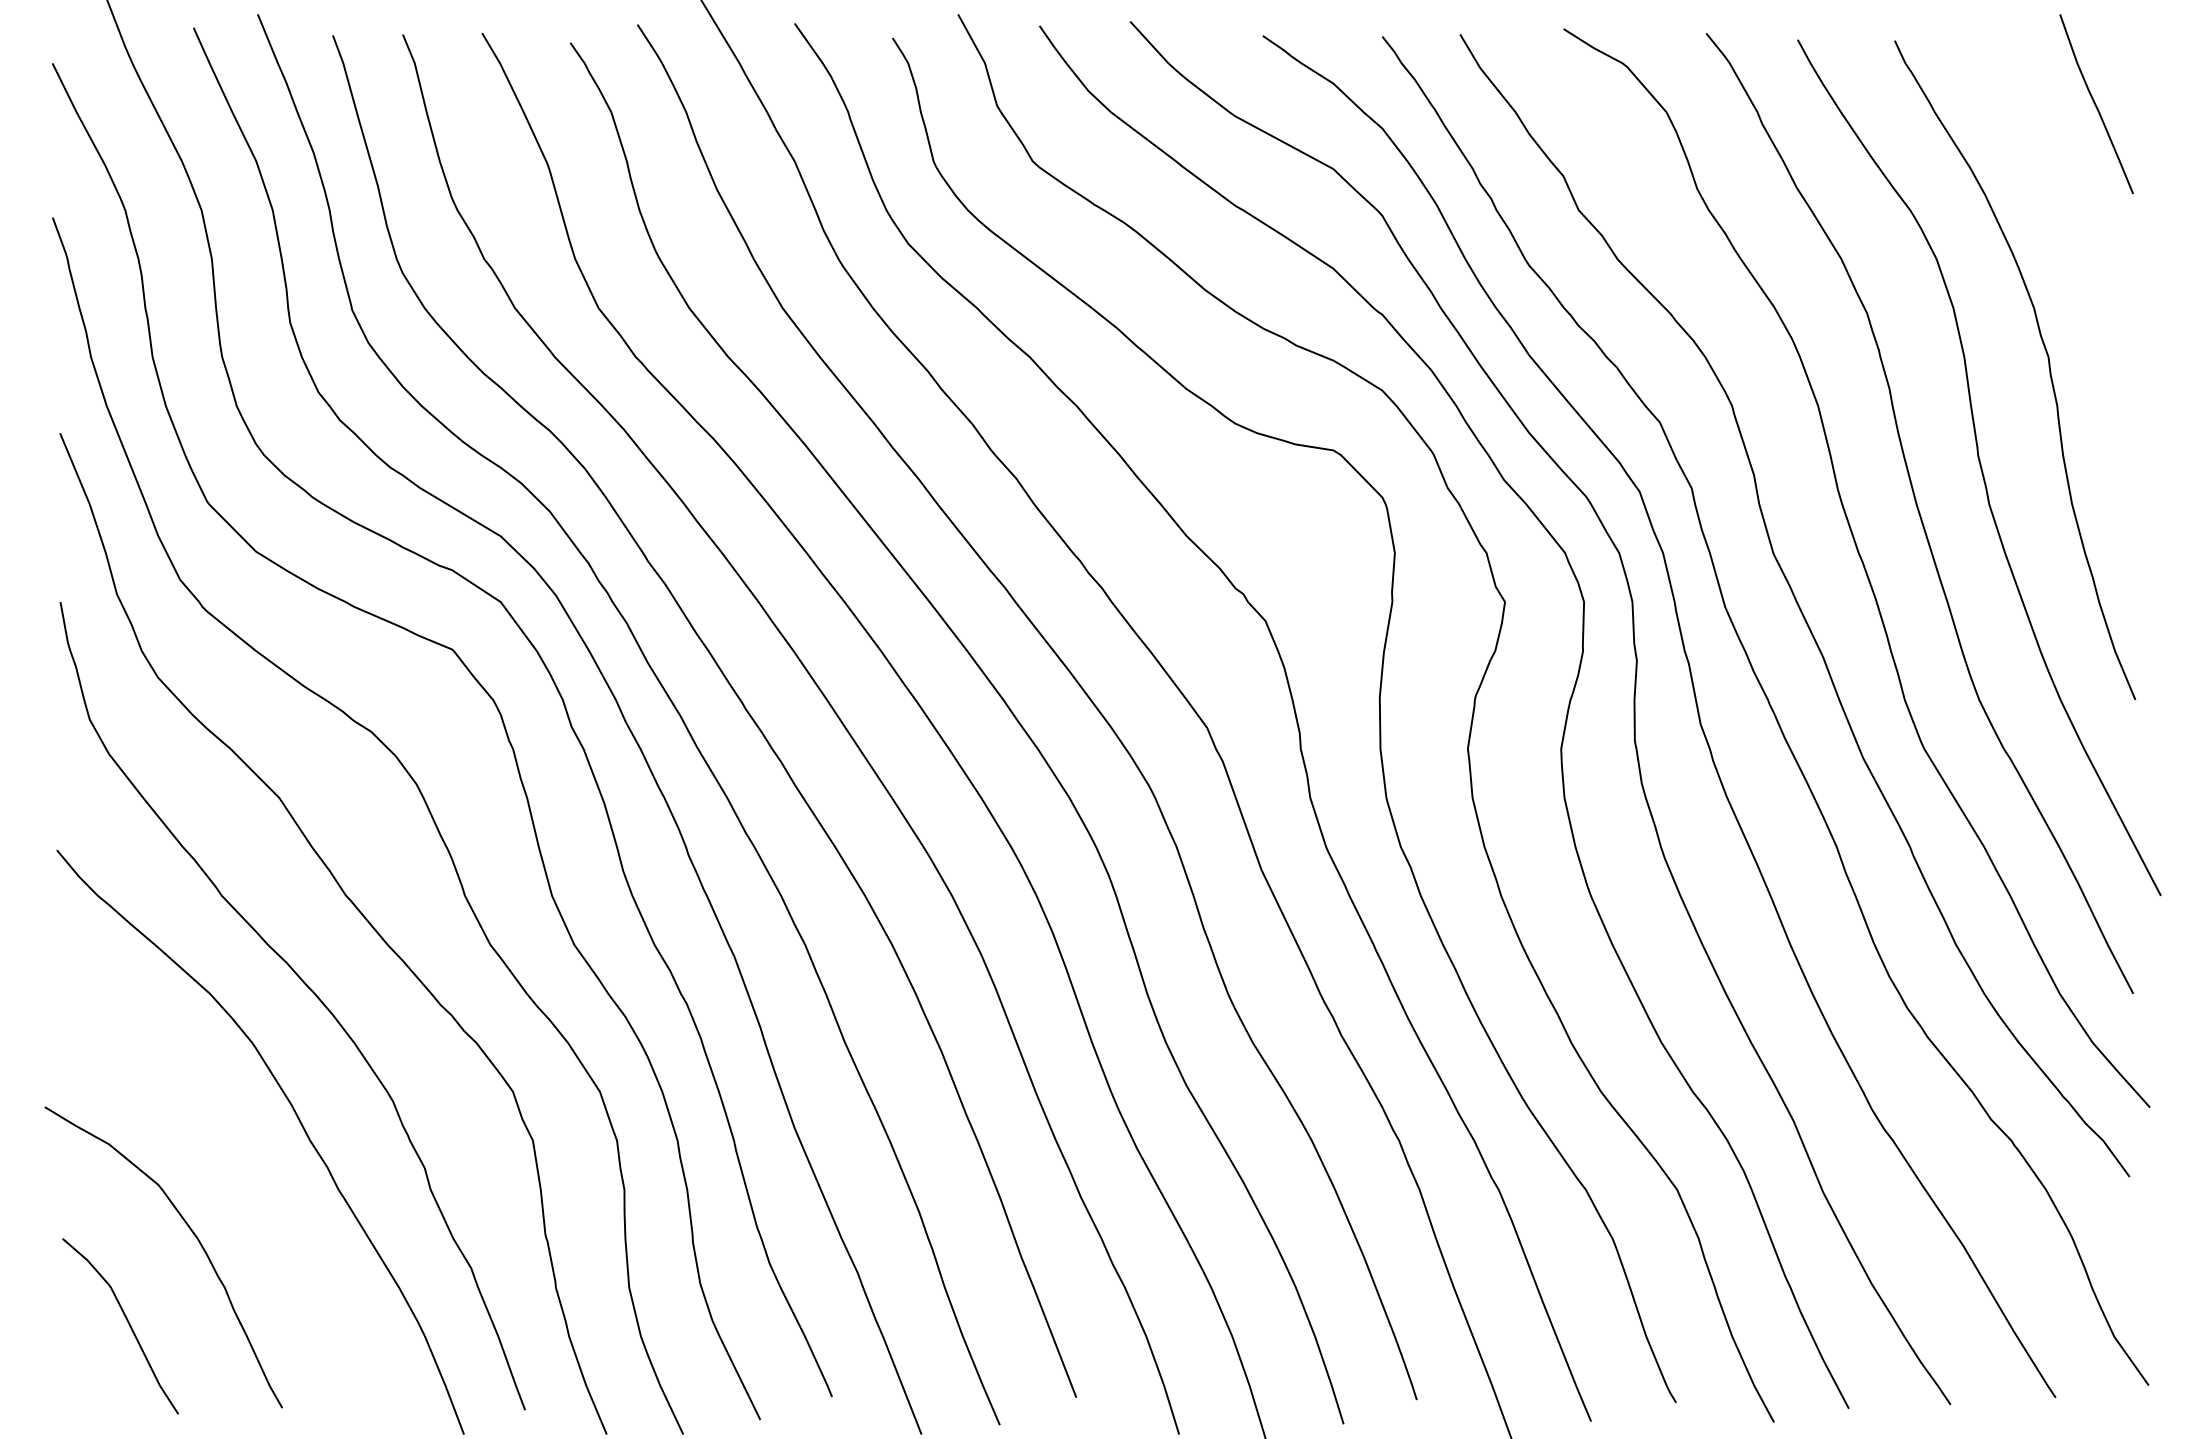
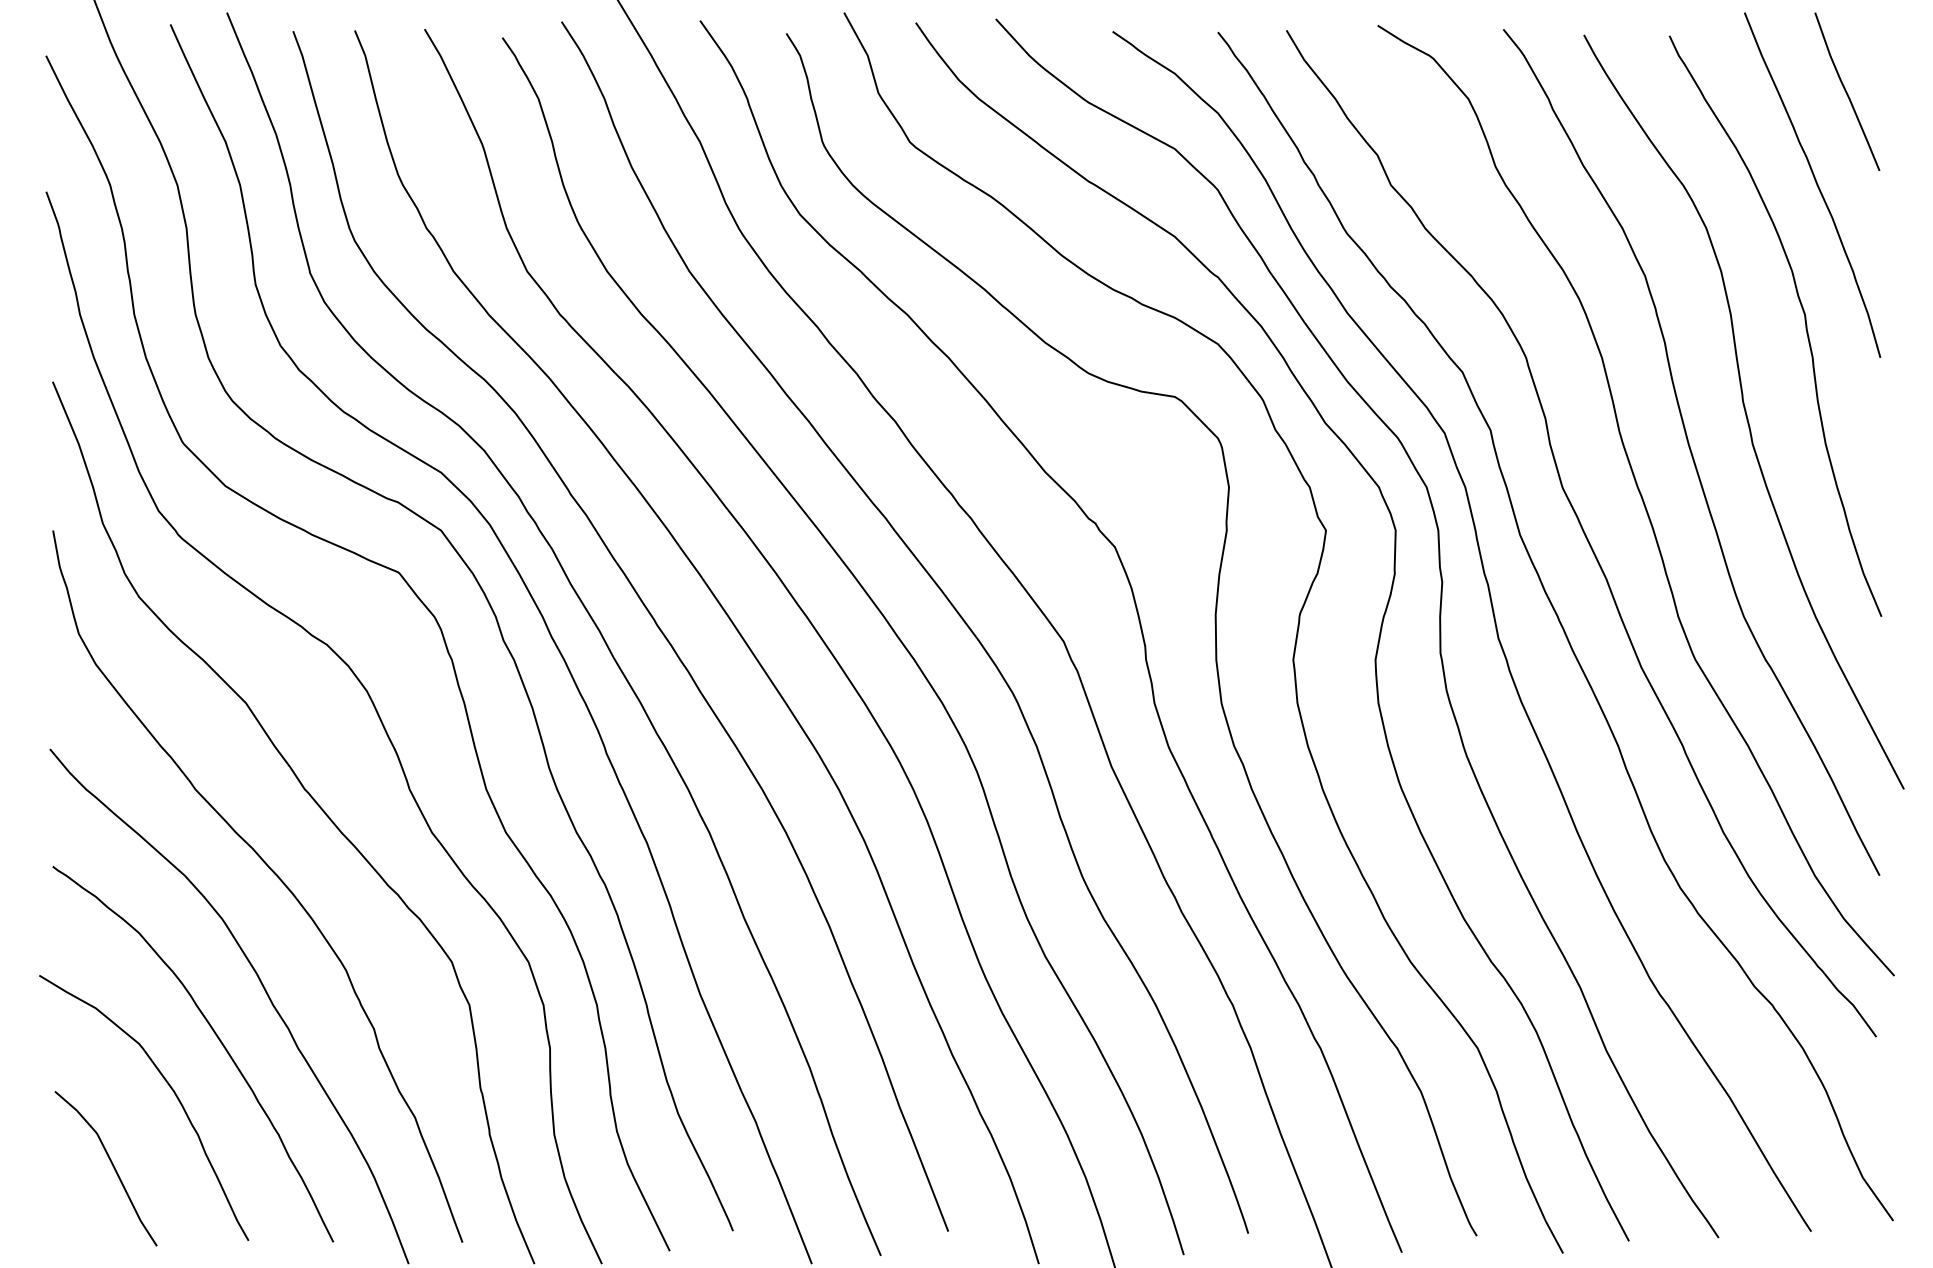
curve: (2060, 207) -> (1815, 182), added
curve: (246, 1177) -> (217, 1037), added

